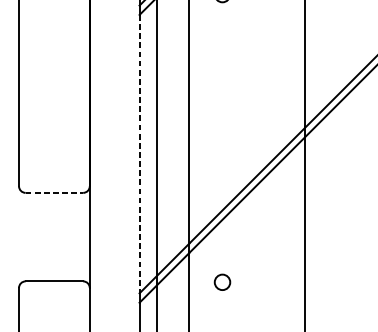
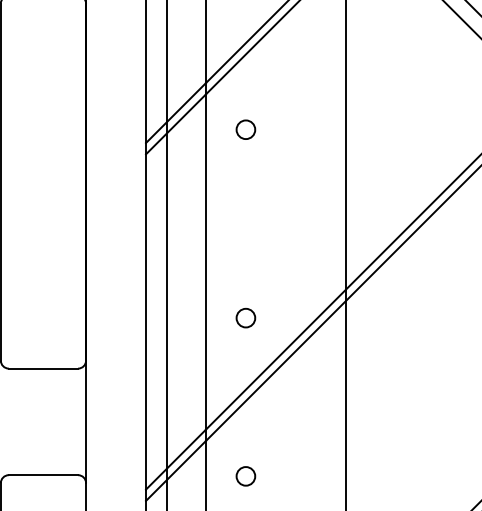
circle: (222, 150) -> (245, 317), added
line: (139, 153) -> (146, 321), dashed -> solid
line: (54, 192) -> (43, 368), dashed -> solid

